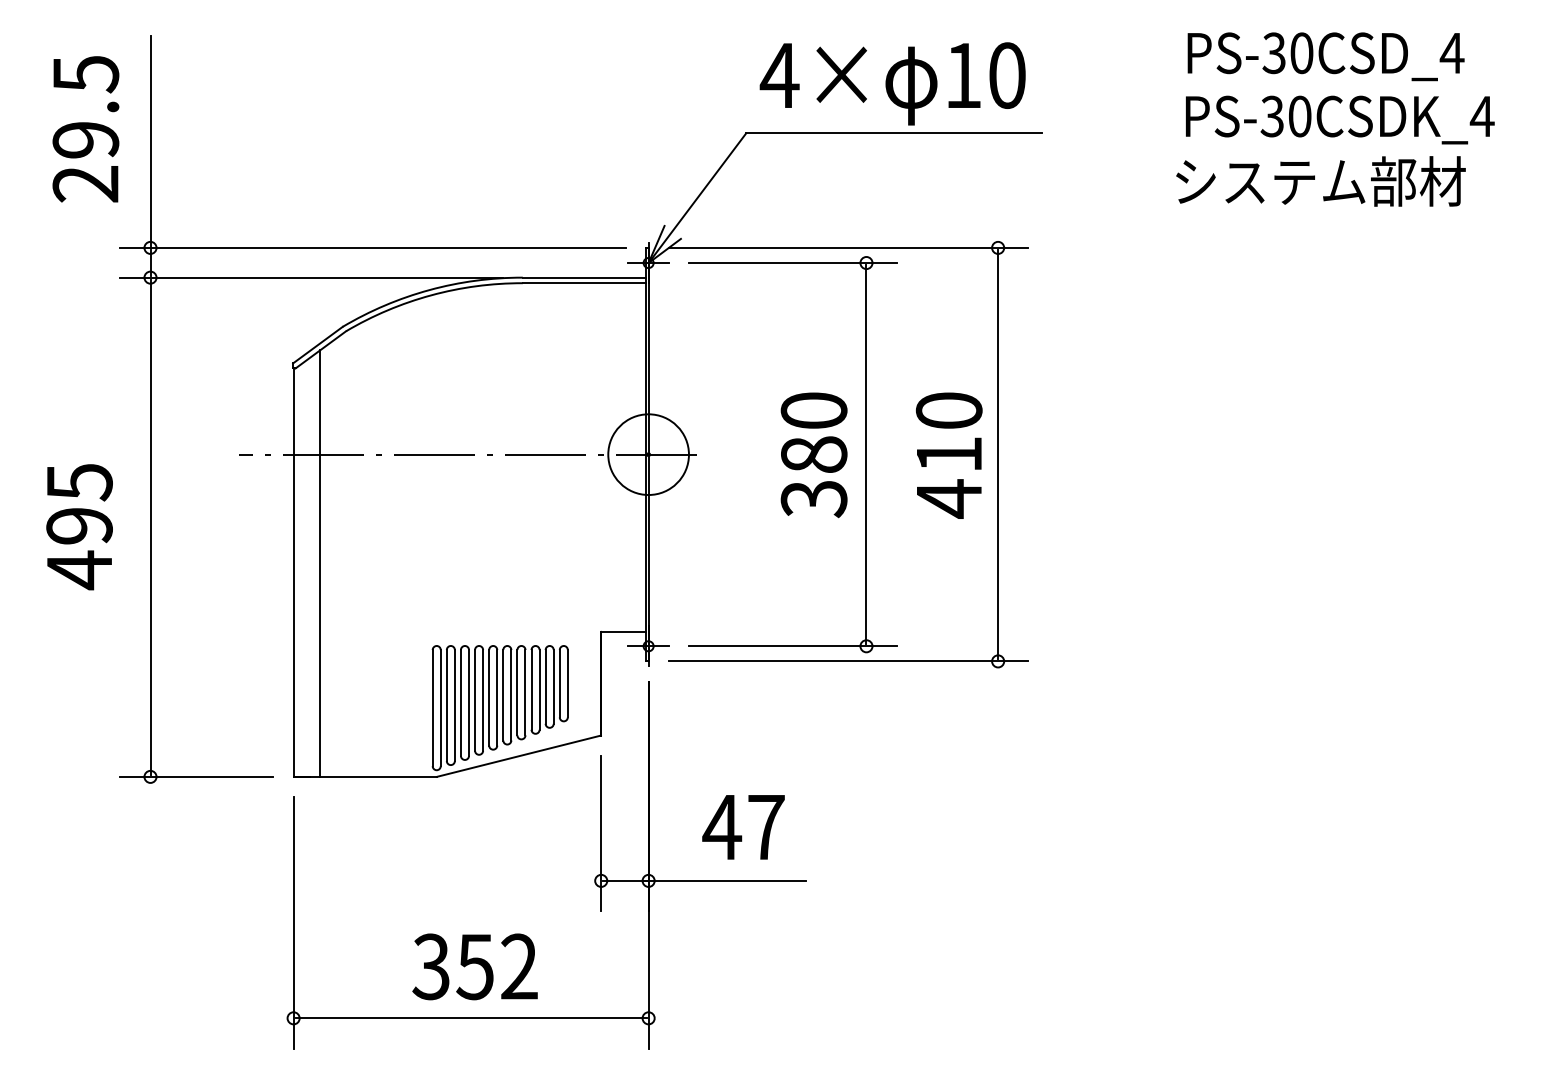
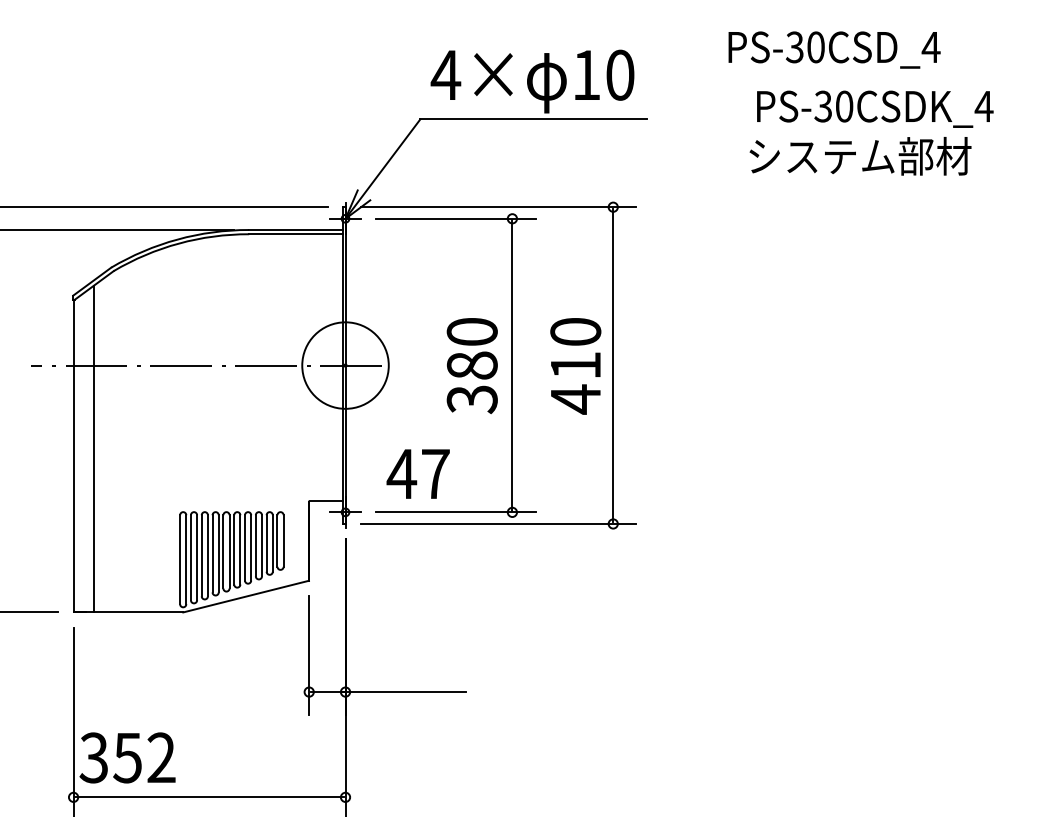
text: (1325, 56) -> (834, 49), moved
circle: (648, 454) -> (345, 365), size x1.4
text: (743, 827) -> (418, 474), moved
text: (474, 966) -> (127, 757), moved

